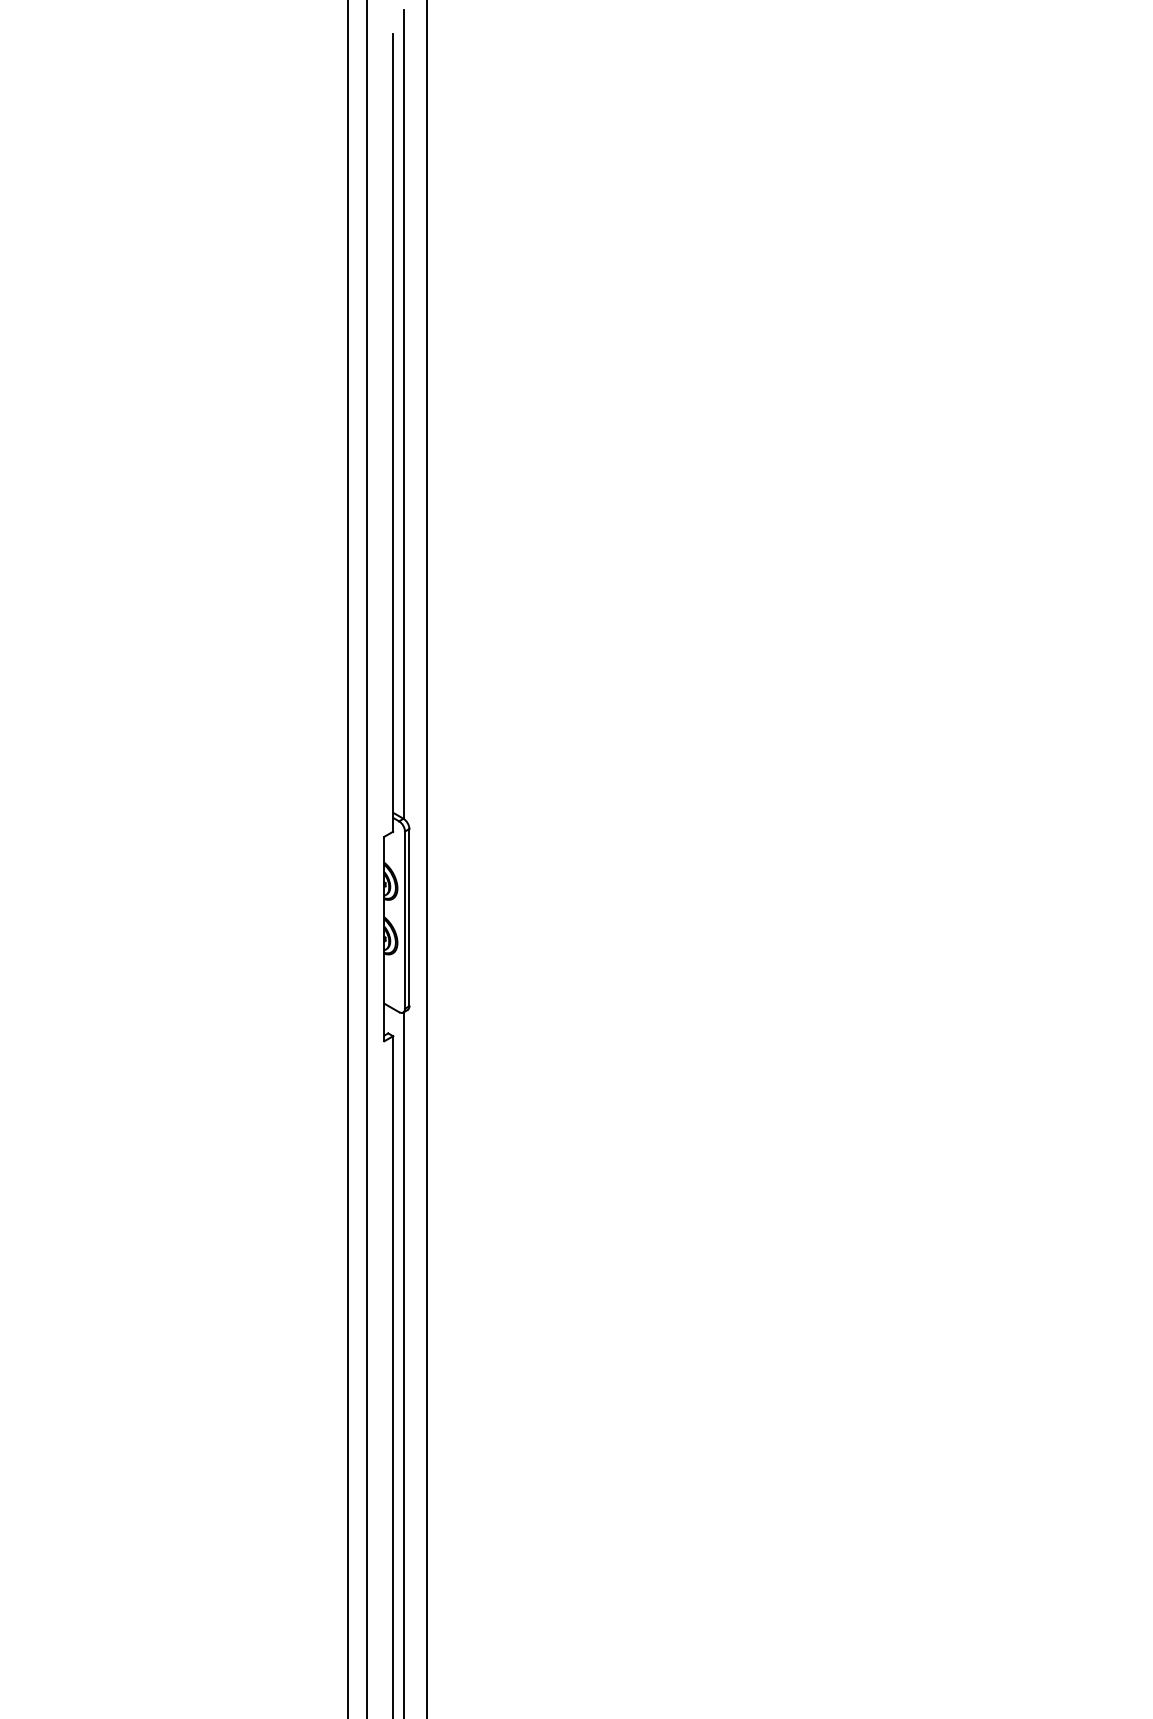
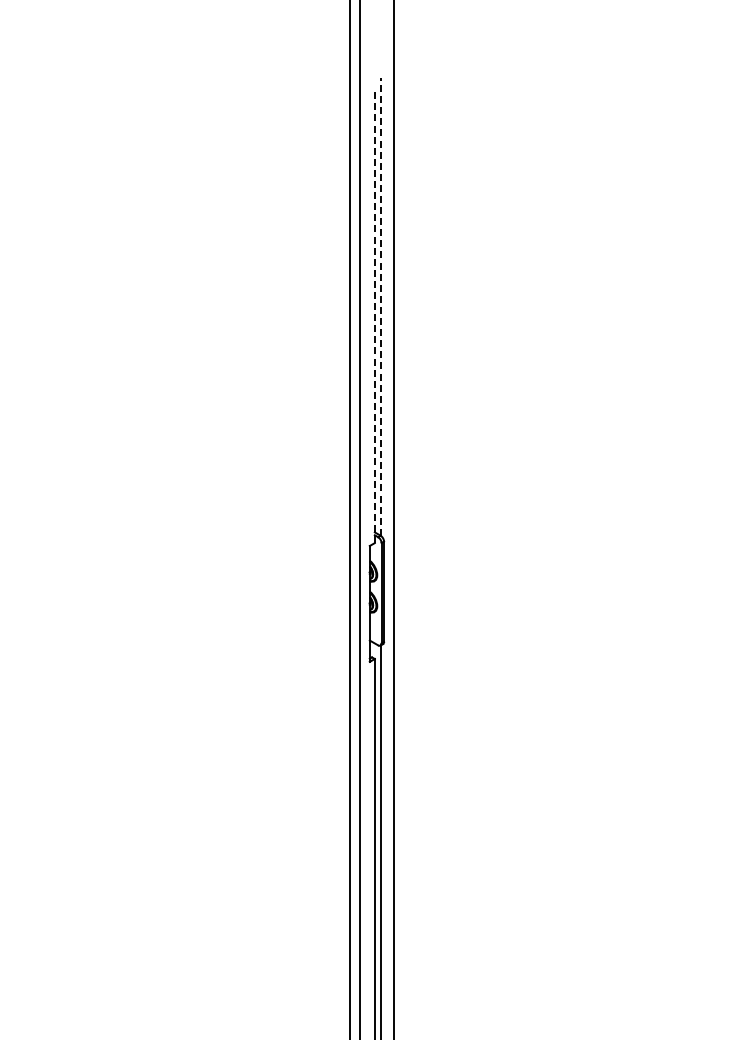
line: (403, 414) -> (380, 306), solid -> dashed
line: (392, 431) -> (374, 316), solid -> dashed

